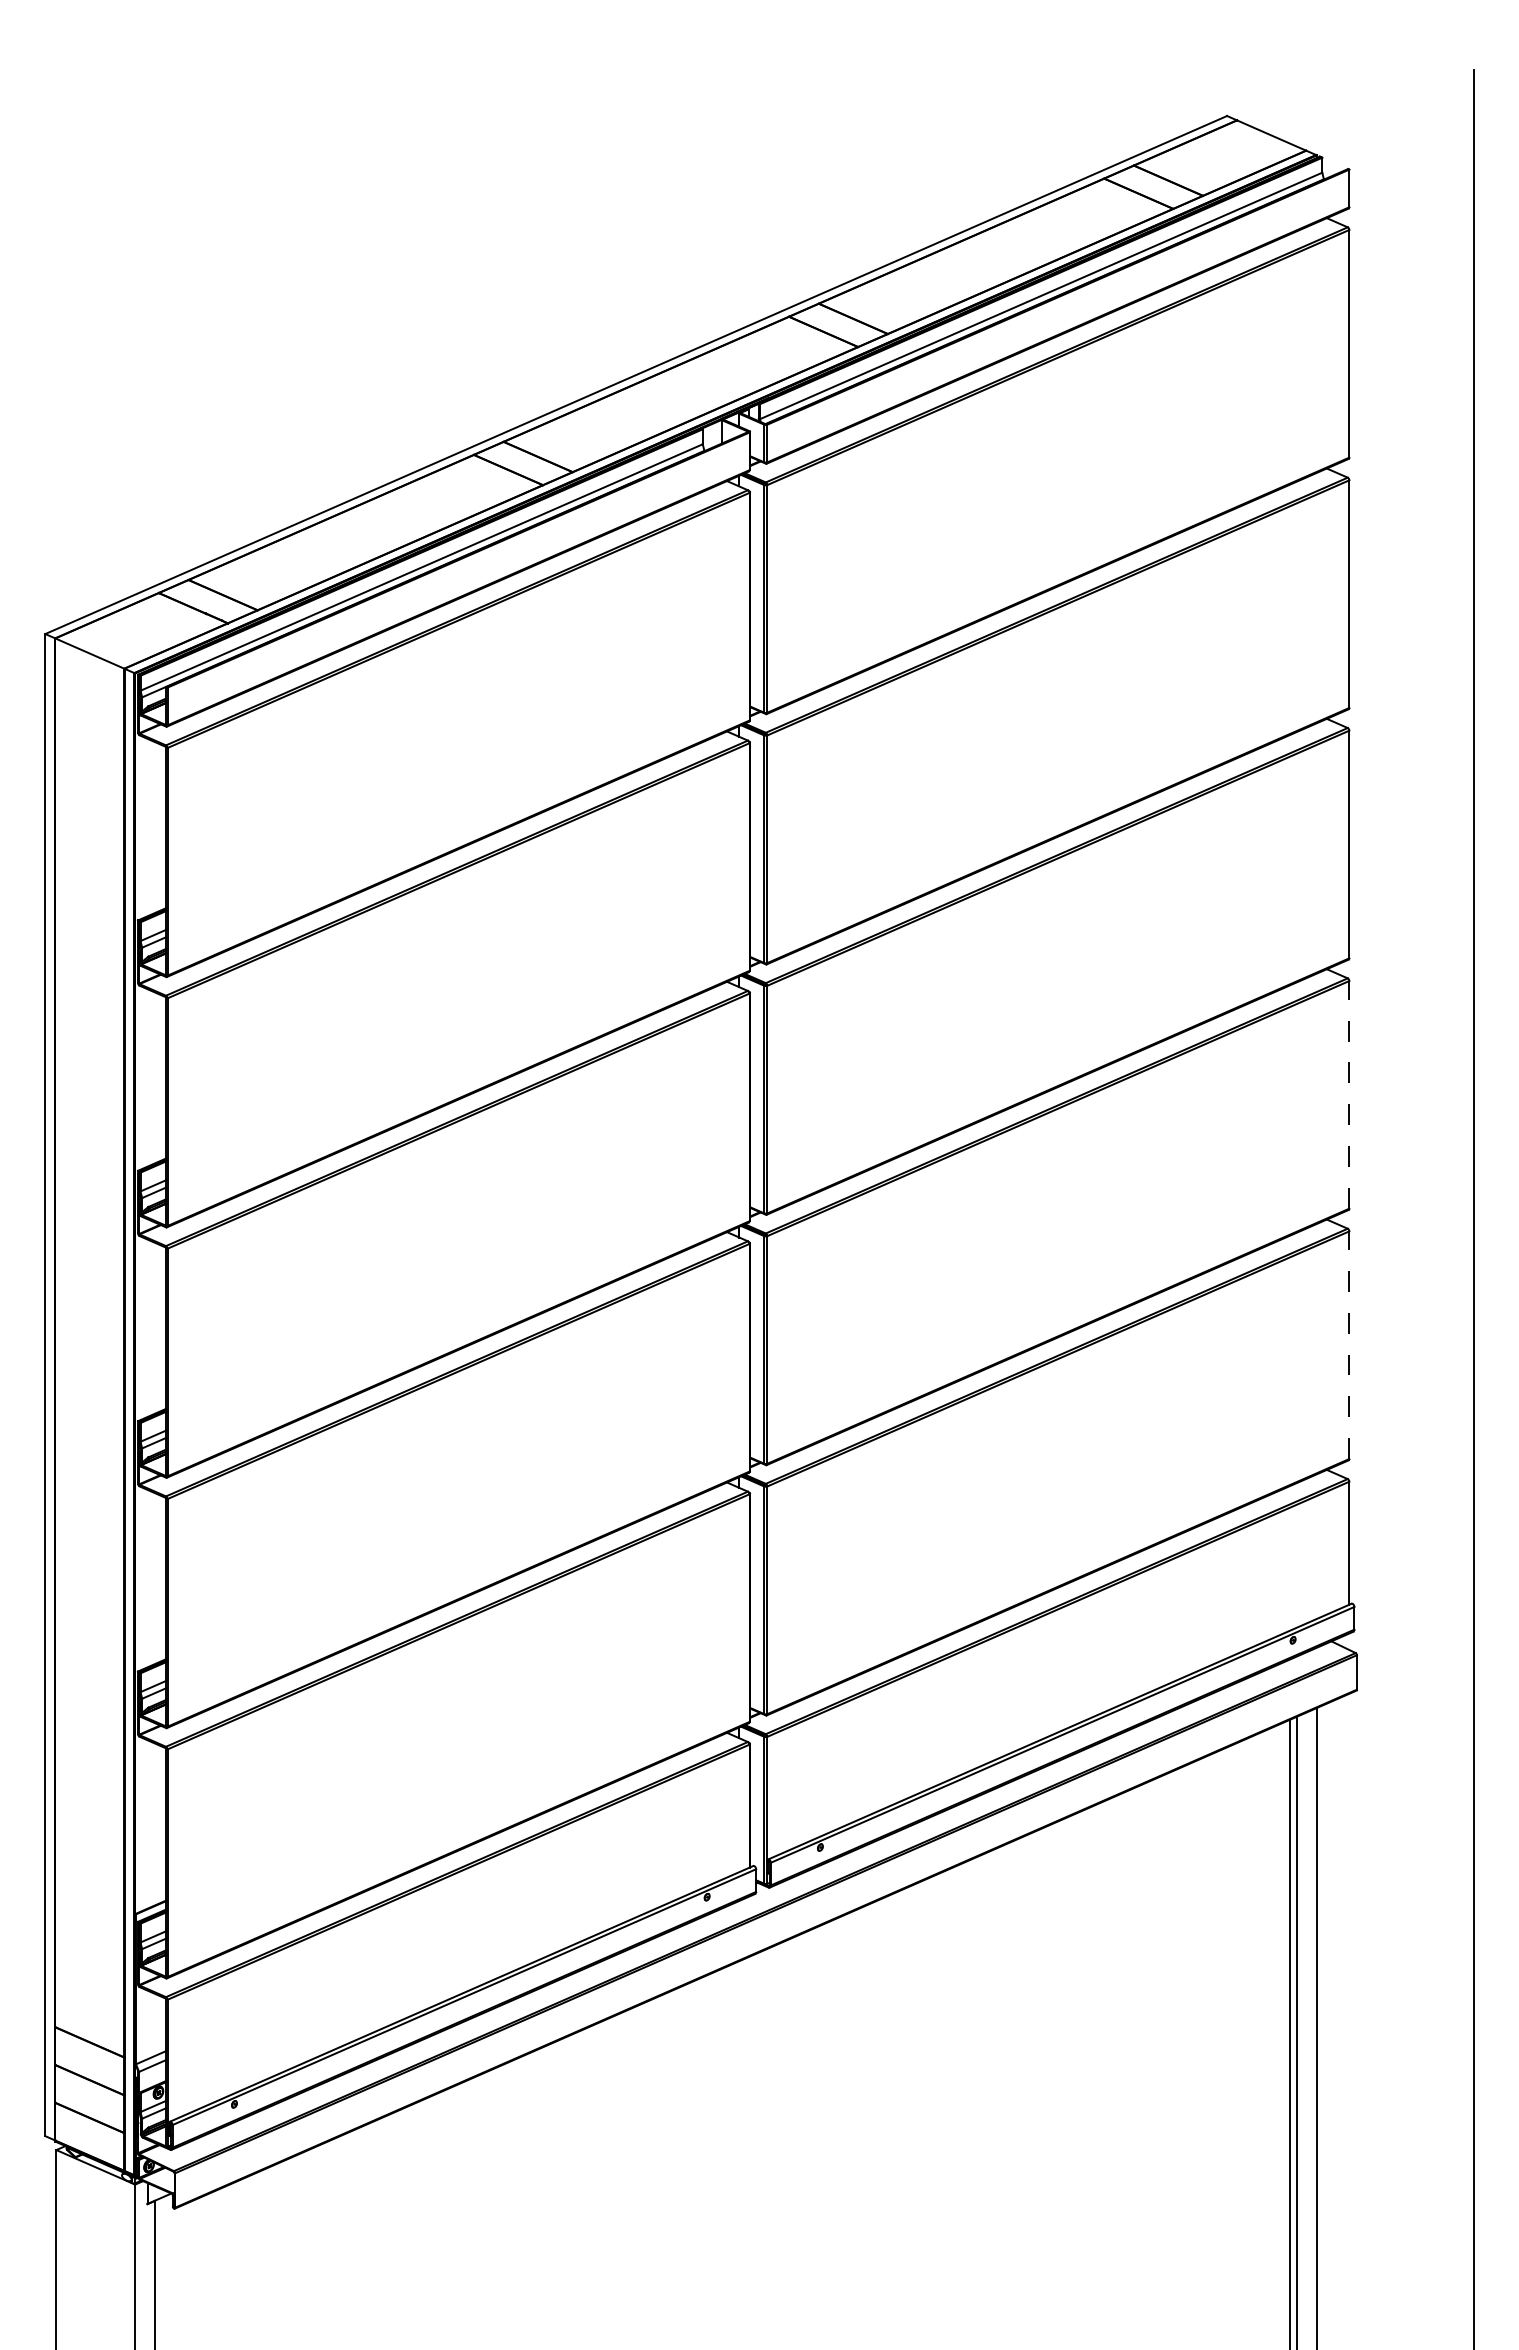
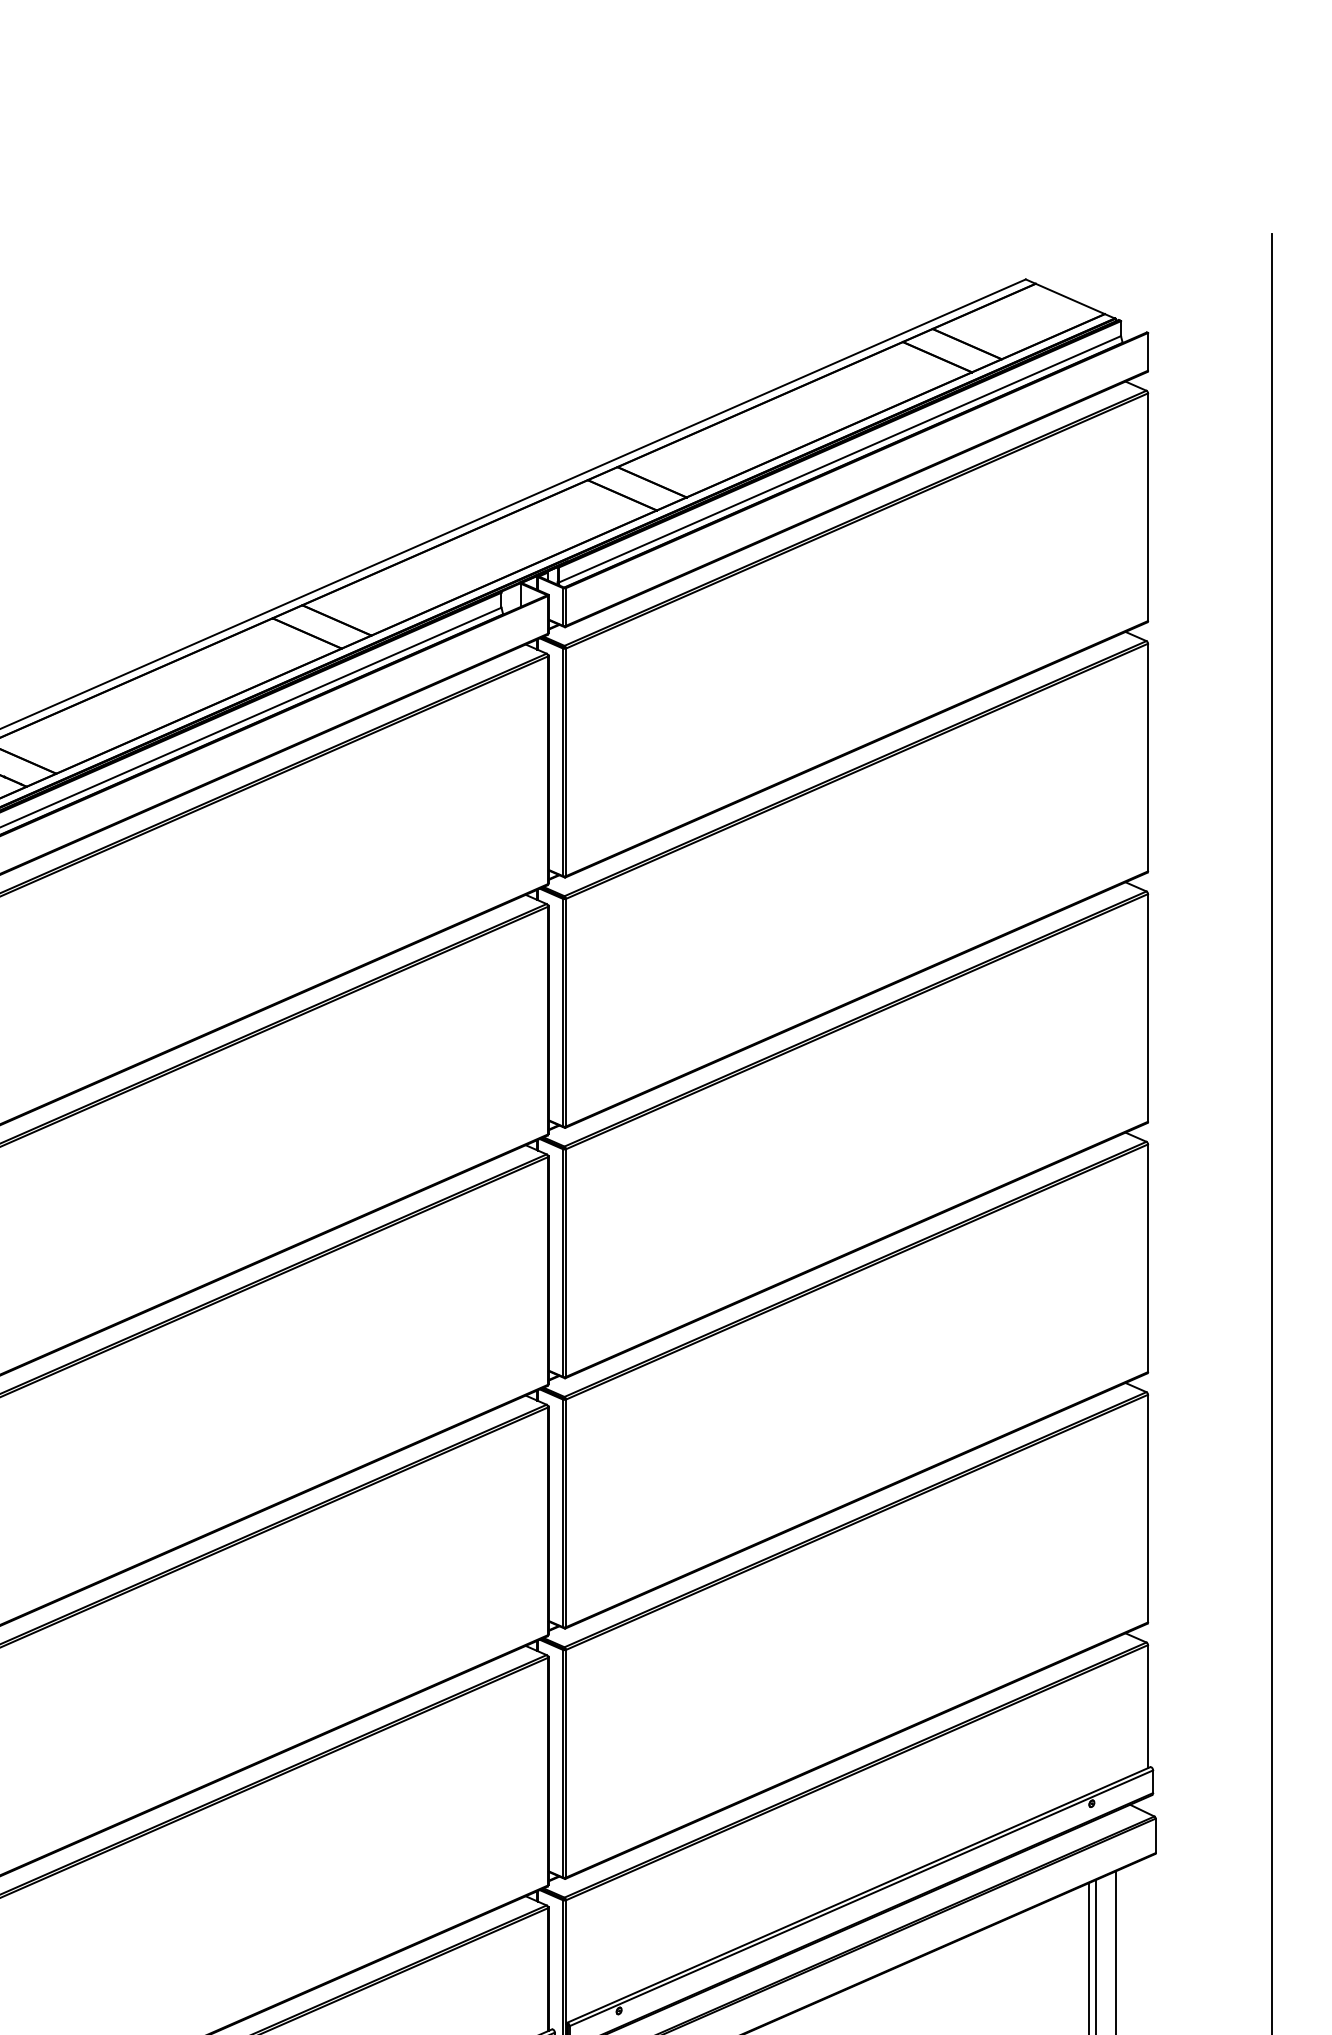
line: (1349, 1094) -> (1148, 1257), dashed -> solid
line: (1349, 1345) -> (1148, 1508), dashed -> solid

